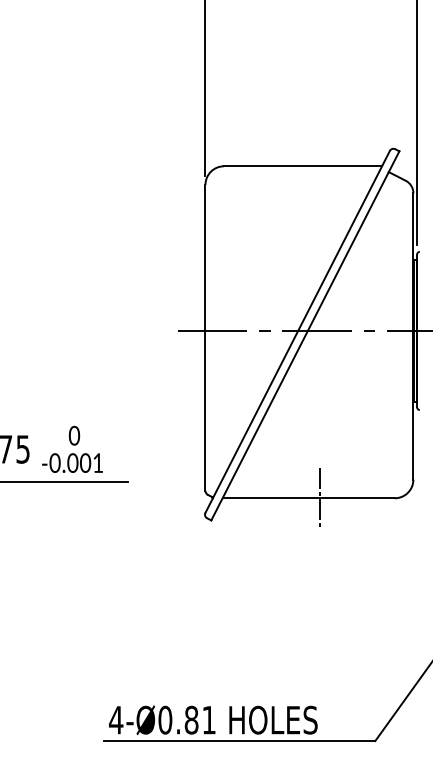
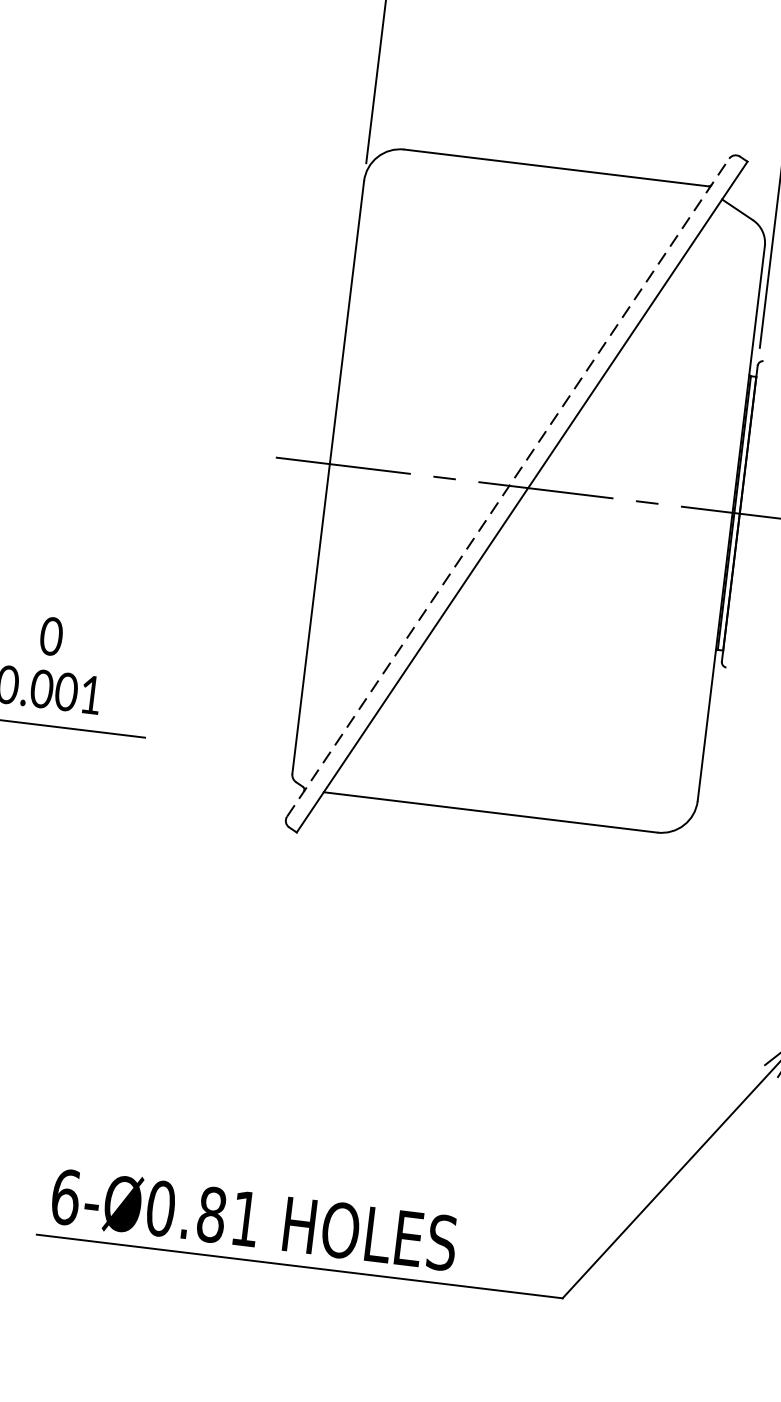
line: (297, 331) -> (507, 486), solid -> dashed
line: (320, 497) -> (513, 813), removed
text: (116, 719) -> (66, 1195), 4-Ø0.81 -> 6-Ø0.81

